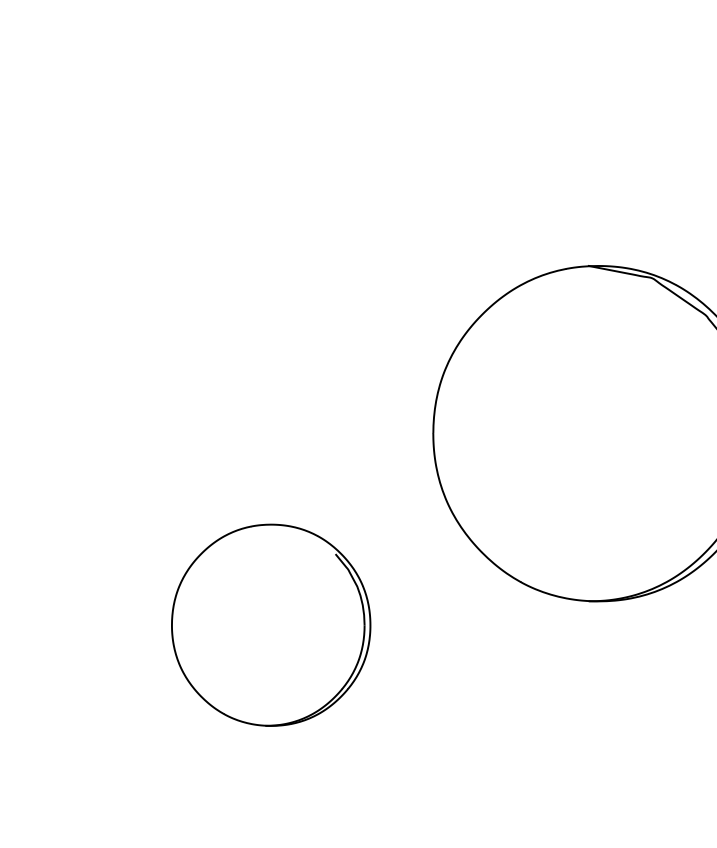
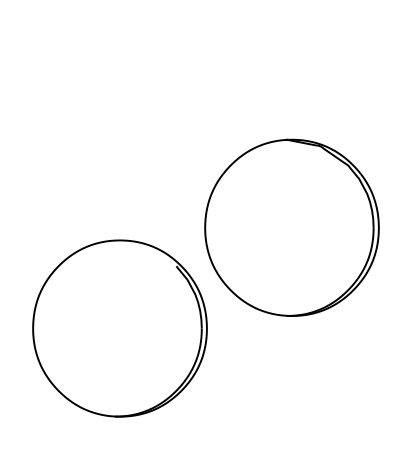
part: (270, 625) -> (119, 328), size x1.67

